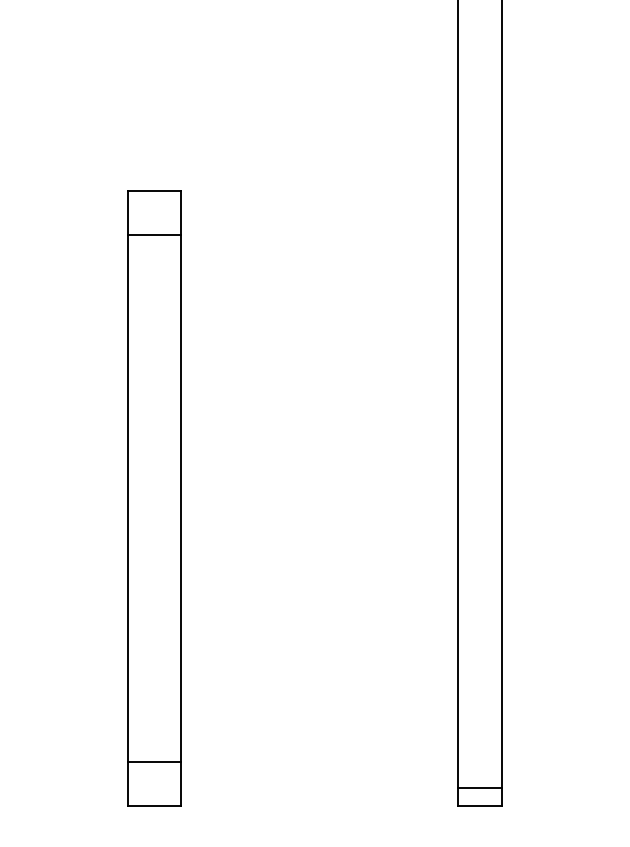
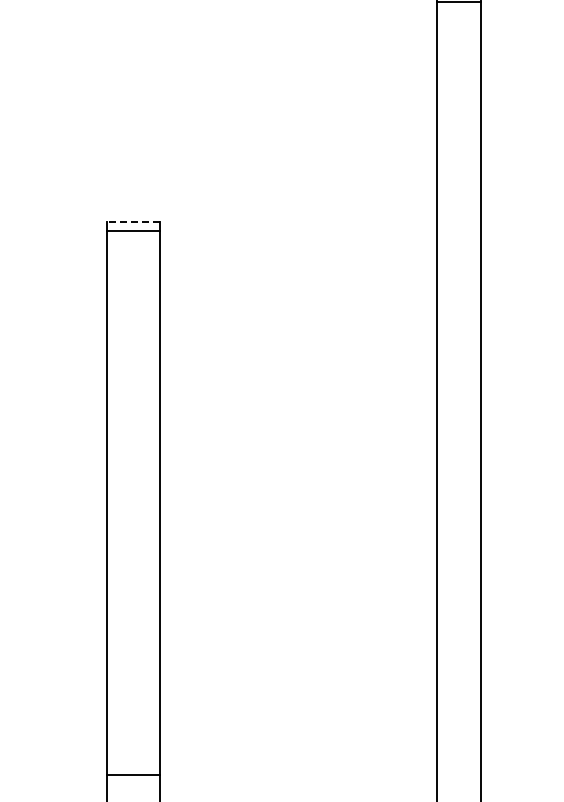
line: (154, 190) -> (133, 221), solid -> dashed
line: (154, 234) -> (133, 230), moved
line: (154, 762) -> (133, 774), moved

